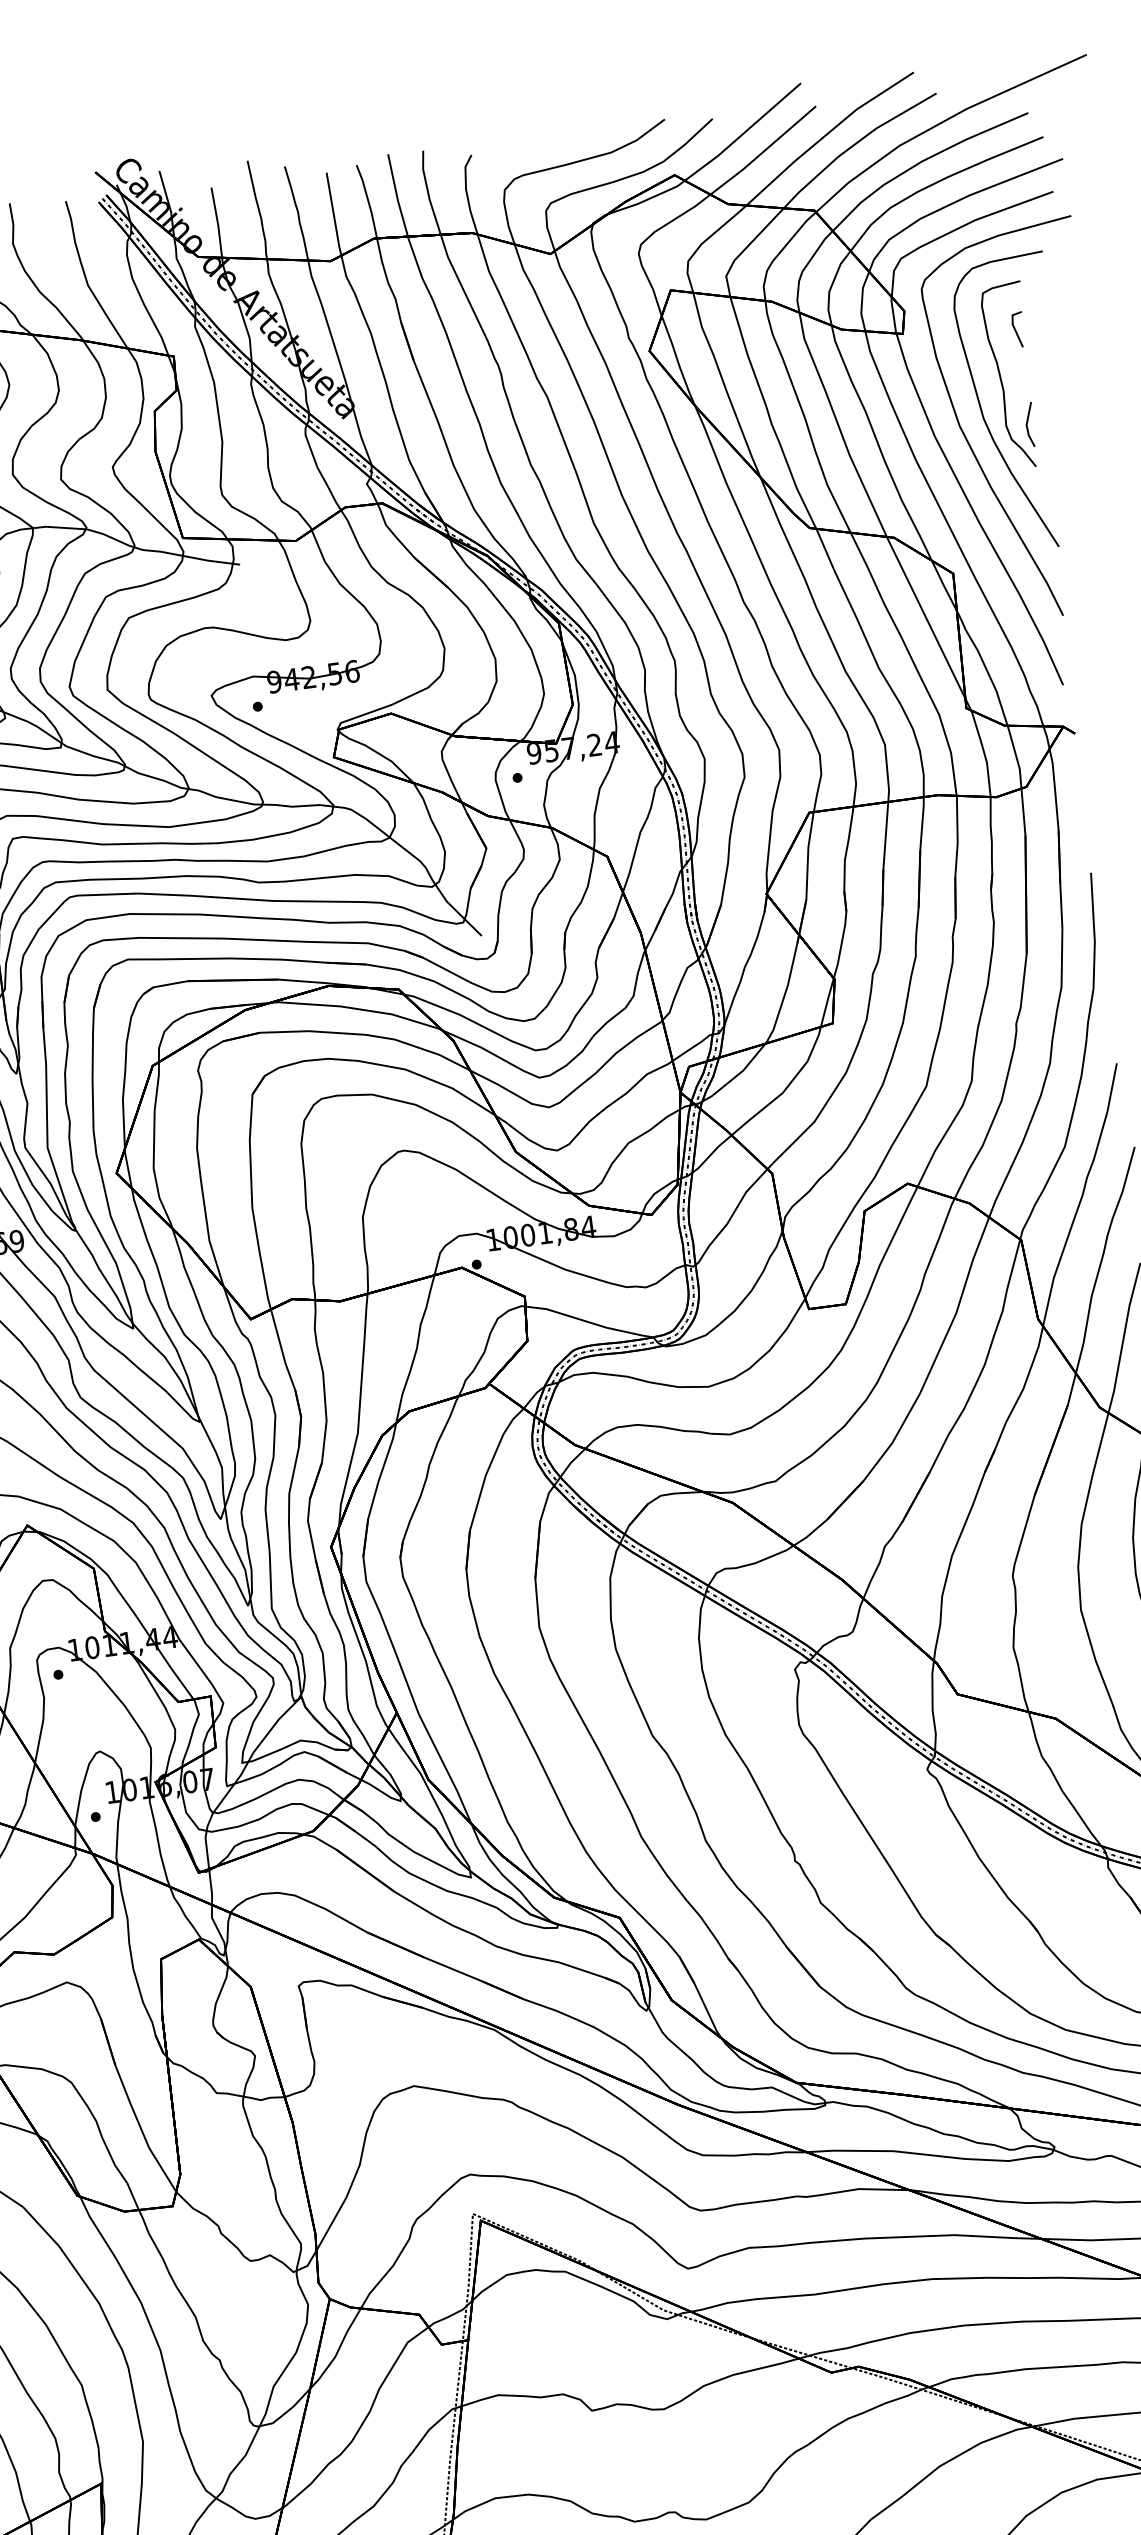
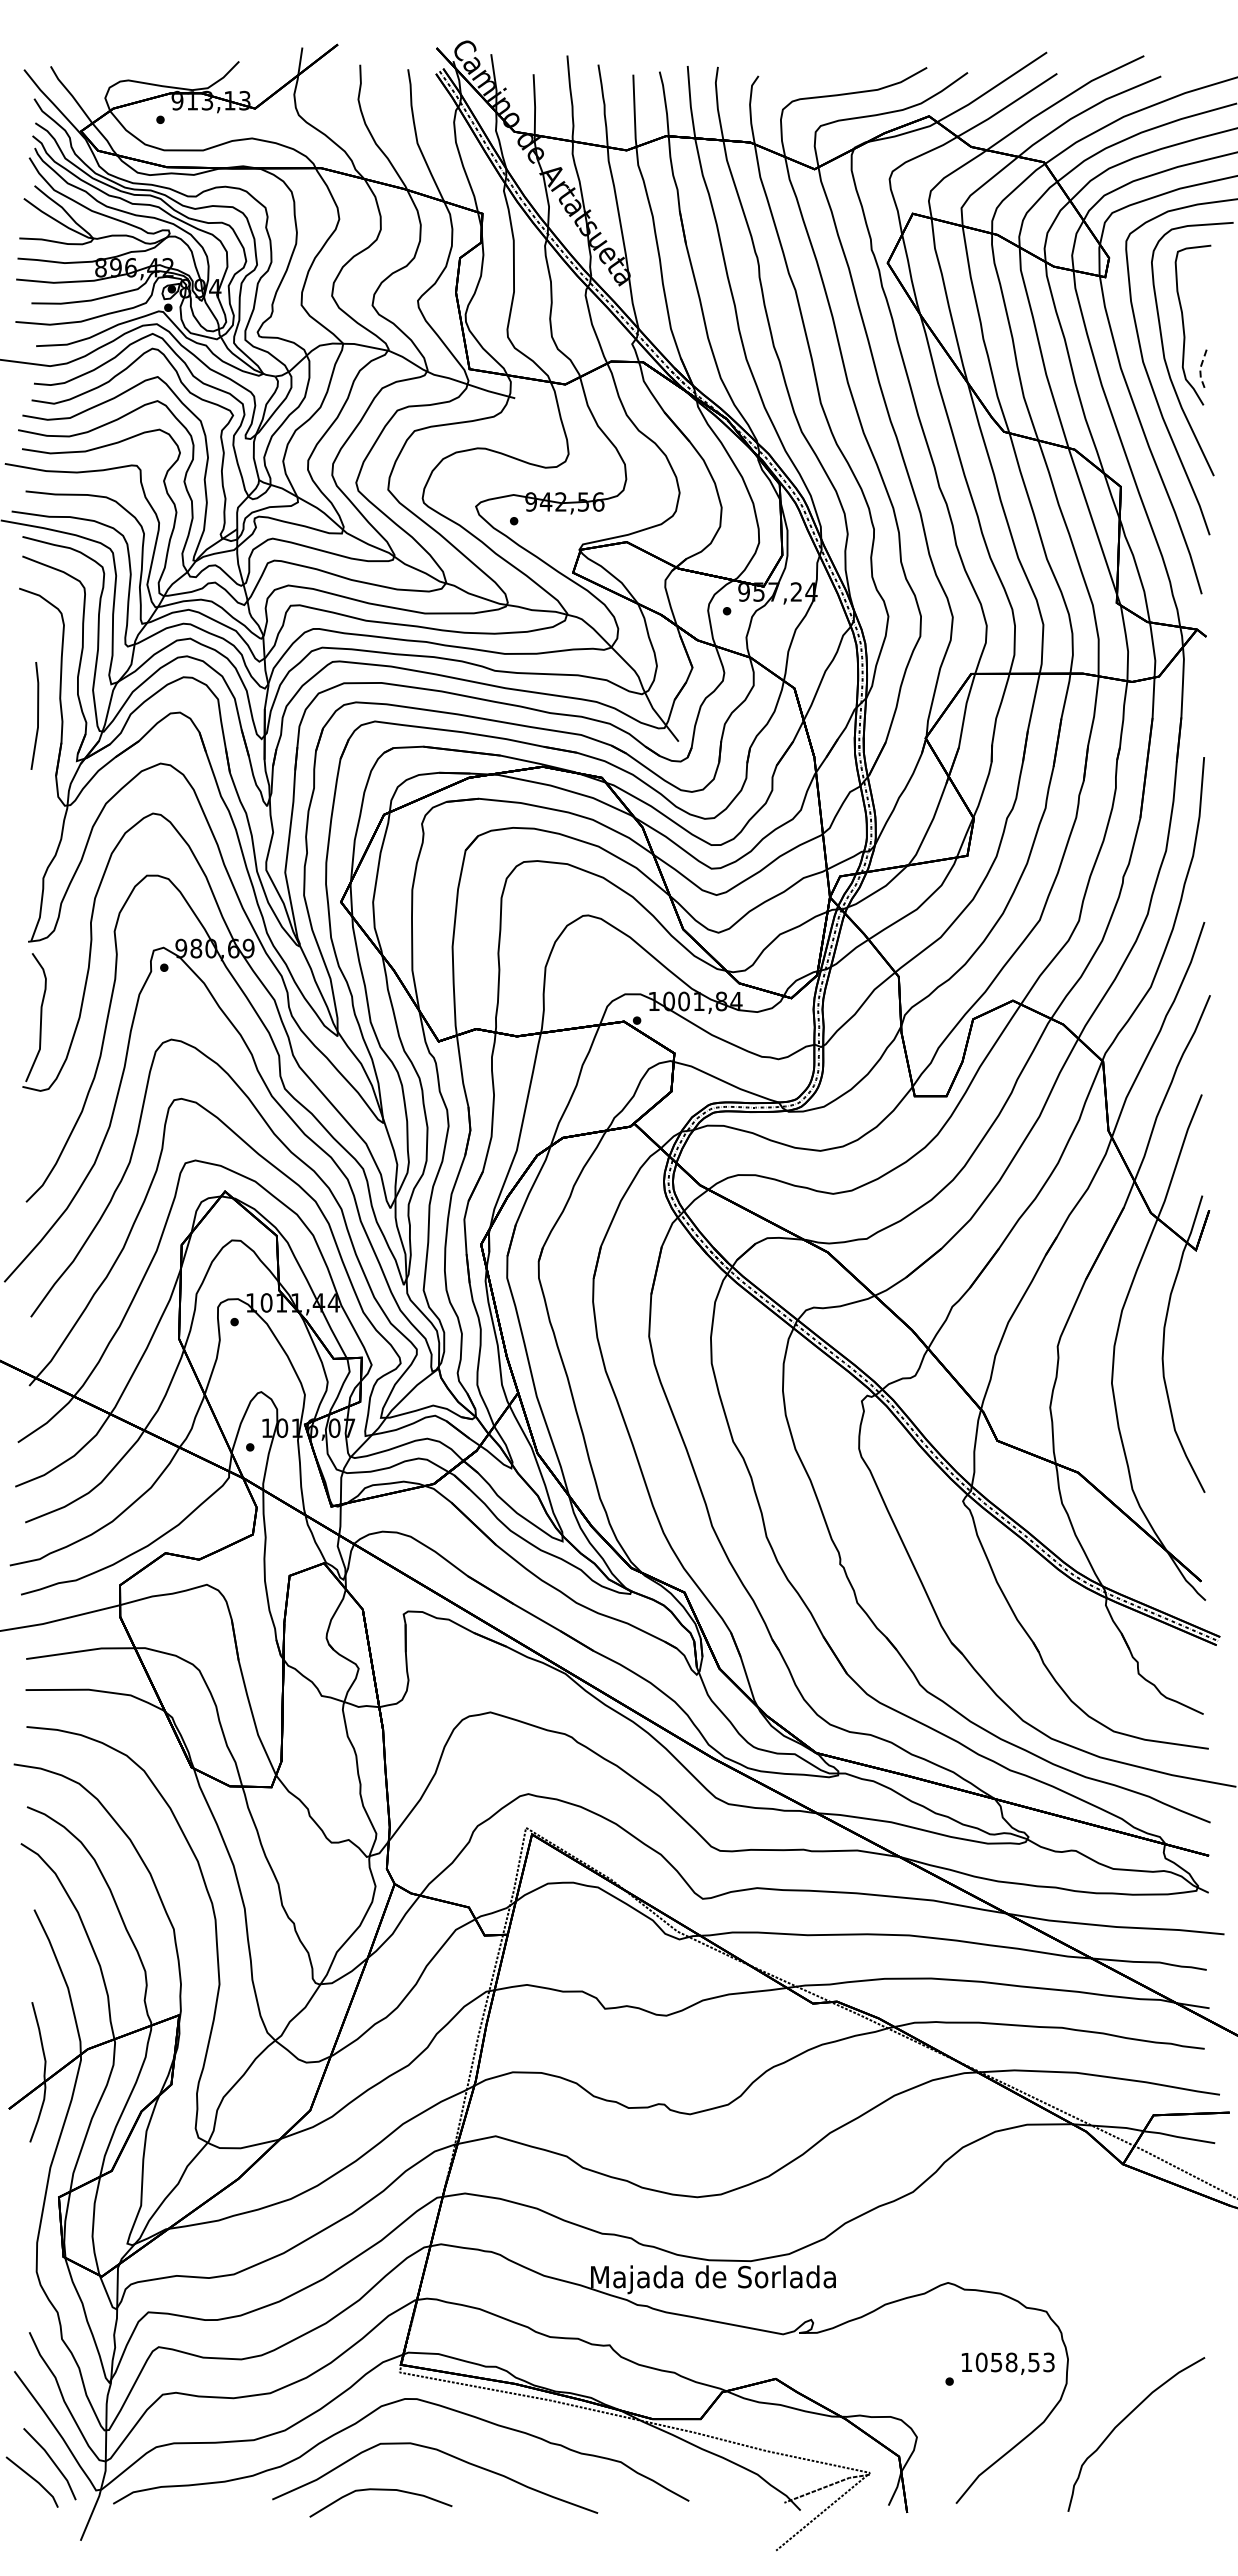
line: (1016, 329) -> (1202, 286), removed
line: (1026, 424) -> (1200, 368), solid -> dashed

